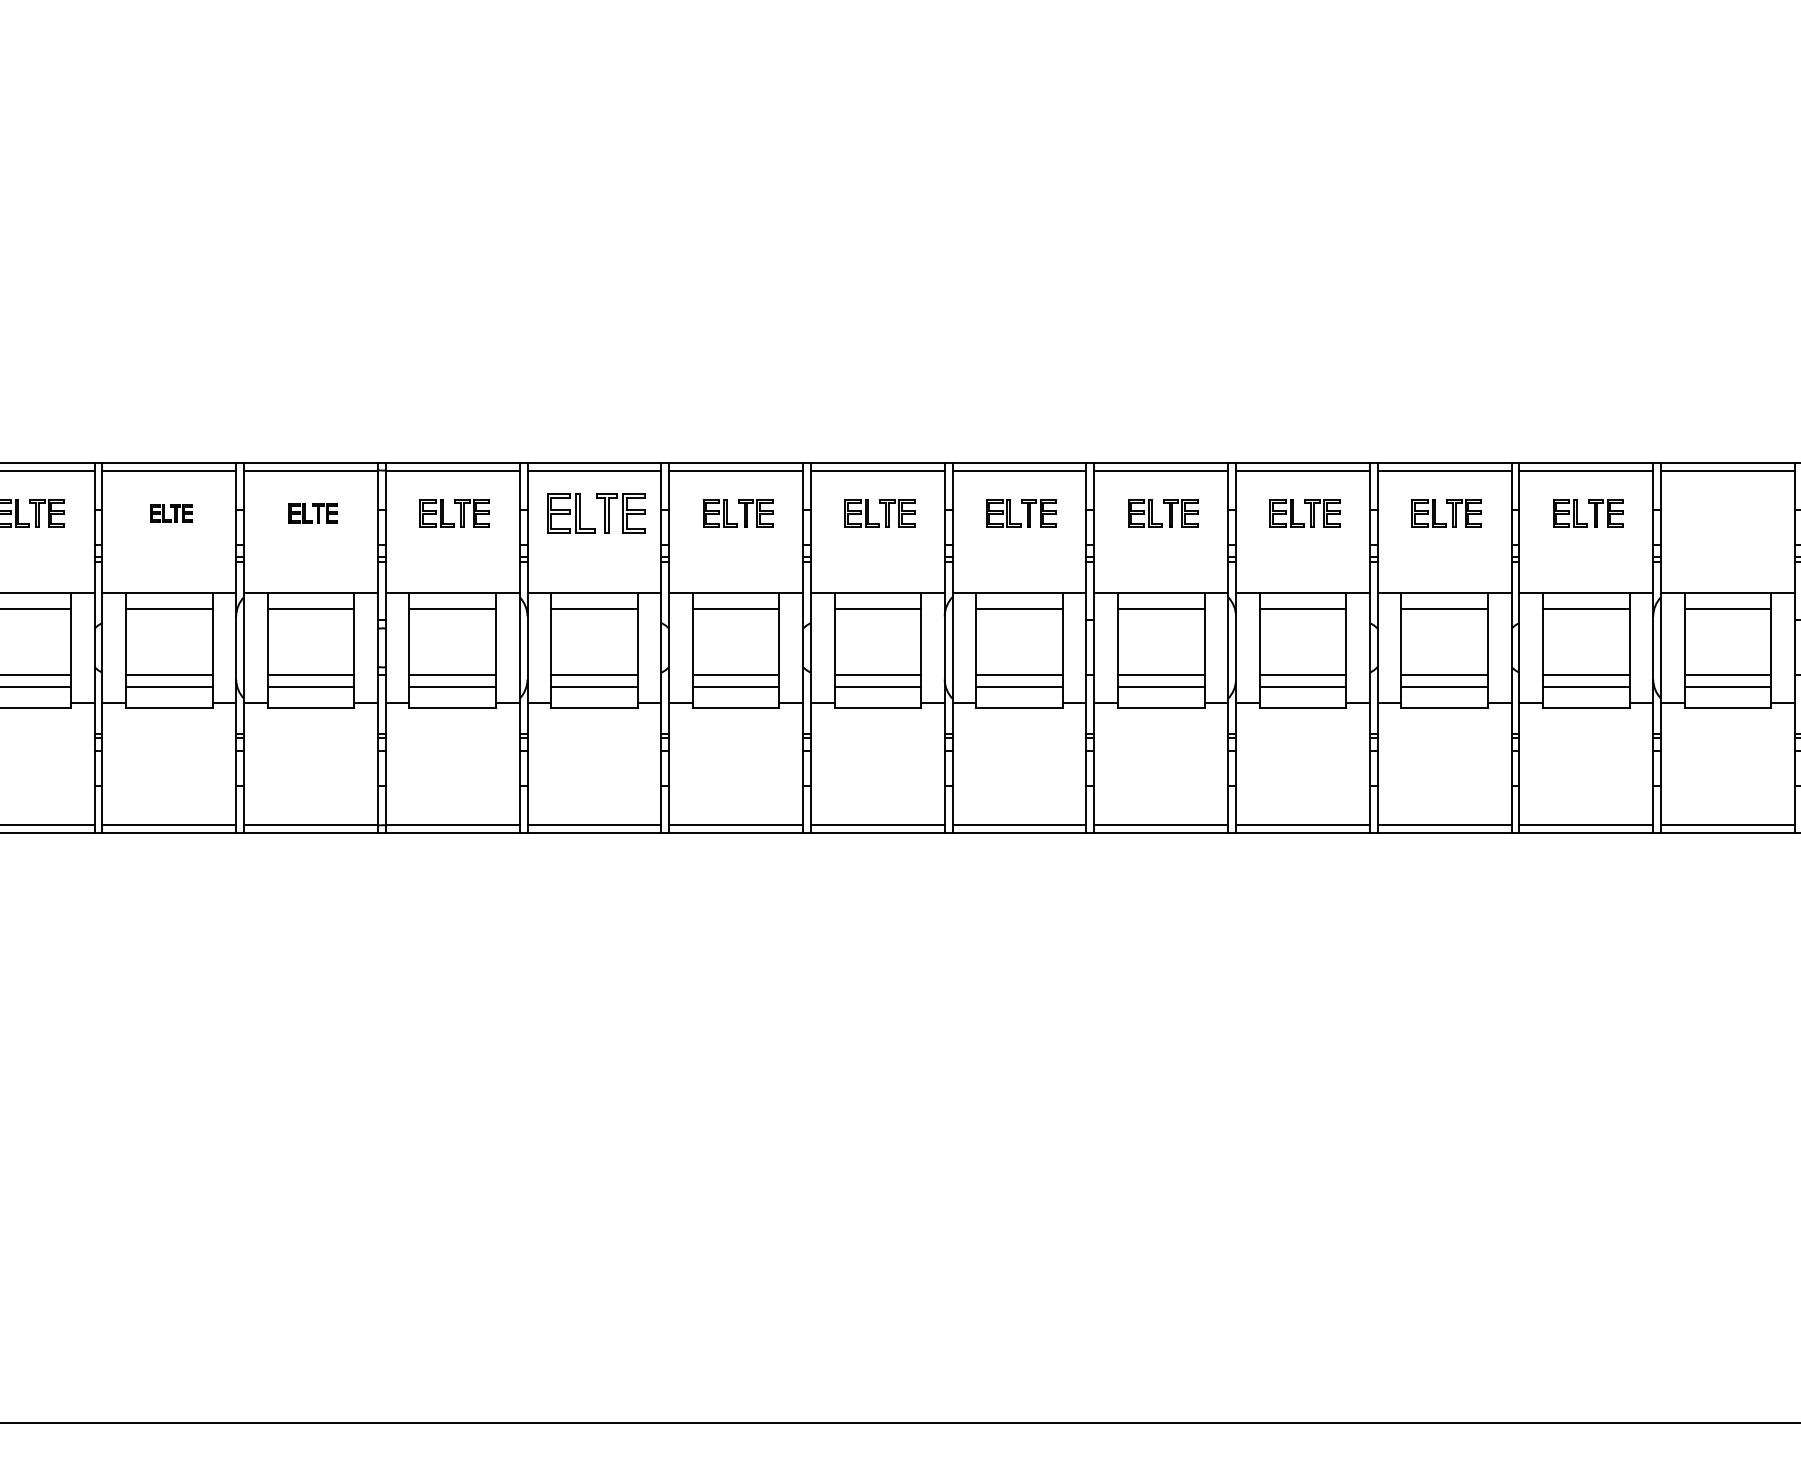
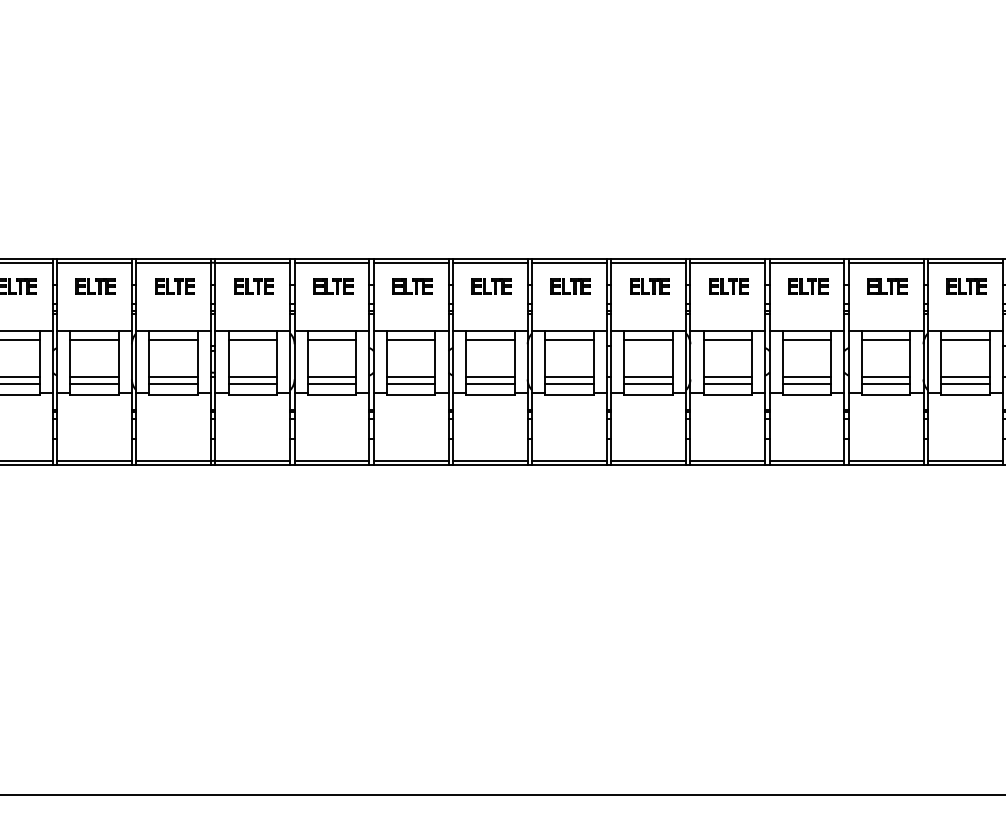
part: (171, 513) -> (95, 286), size x1.67
part: (312, 513) -> (174, 286), size x1.43
part: (597, 513) -> (333, 286), size x0.71
part: (1730, 513) -> (966, 286), added

